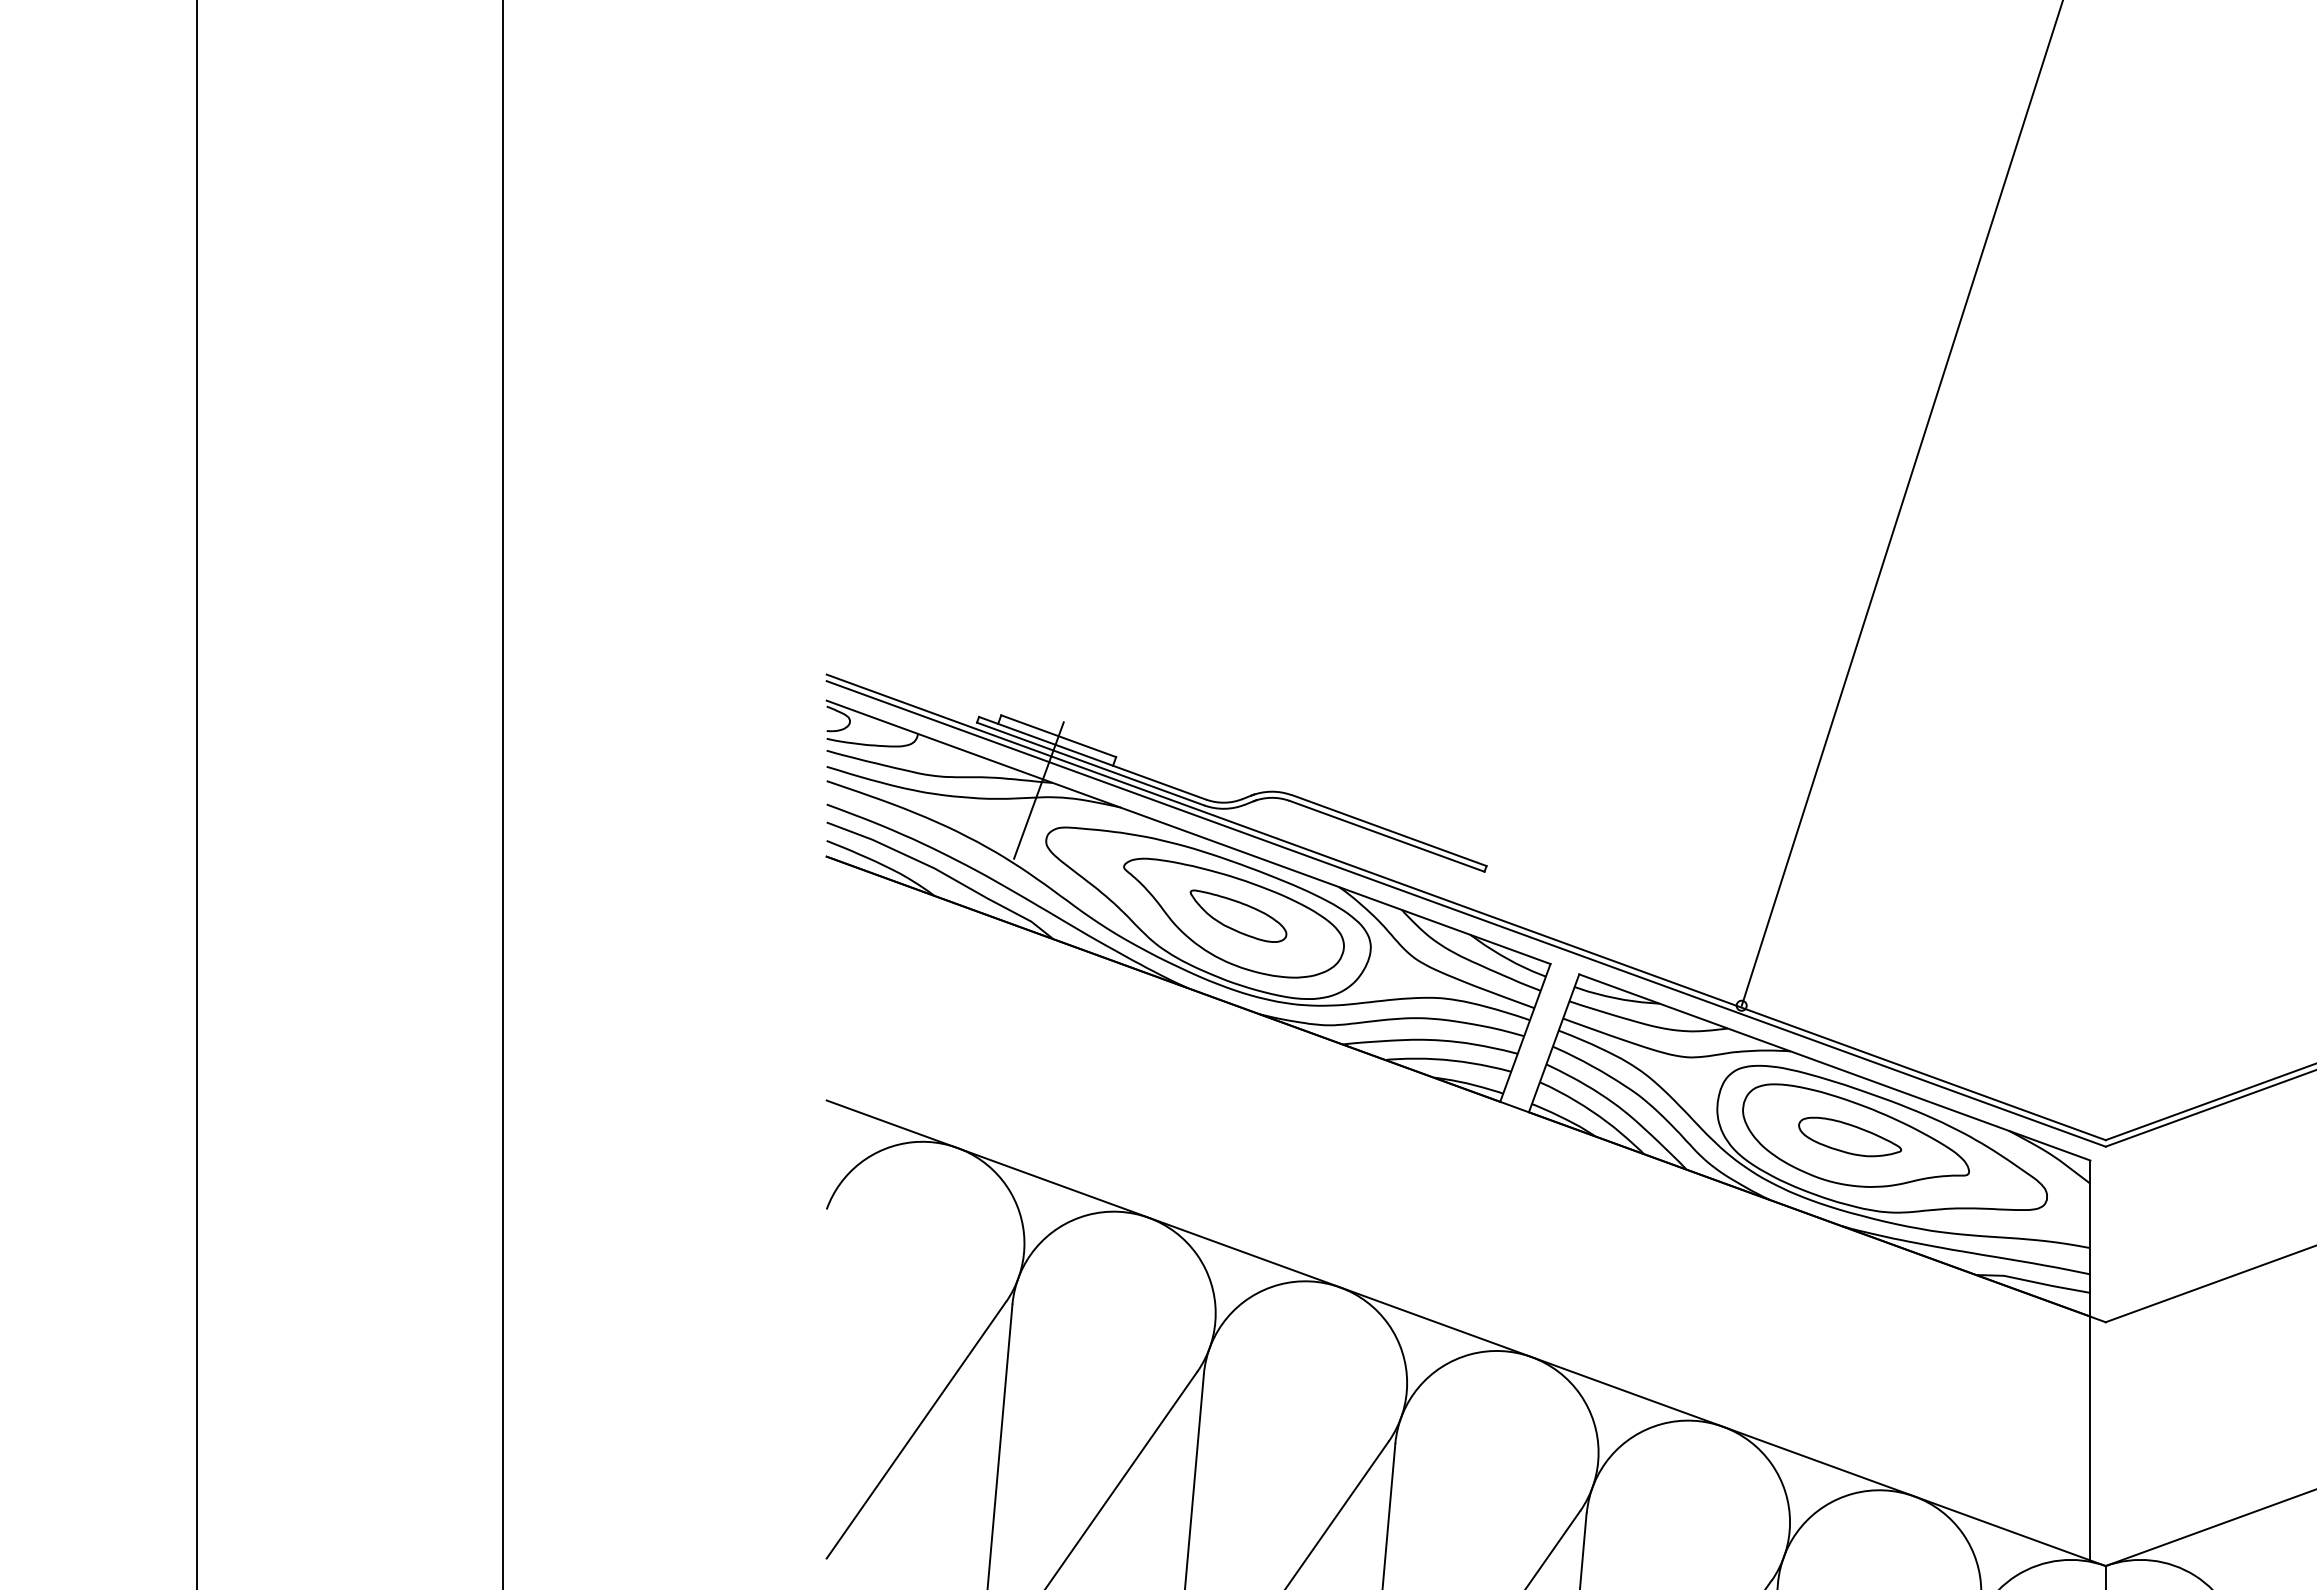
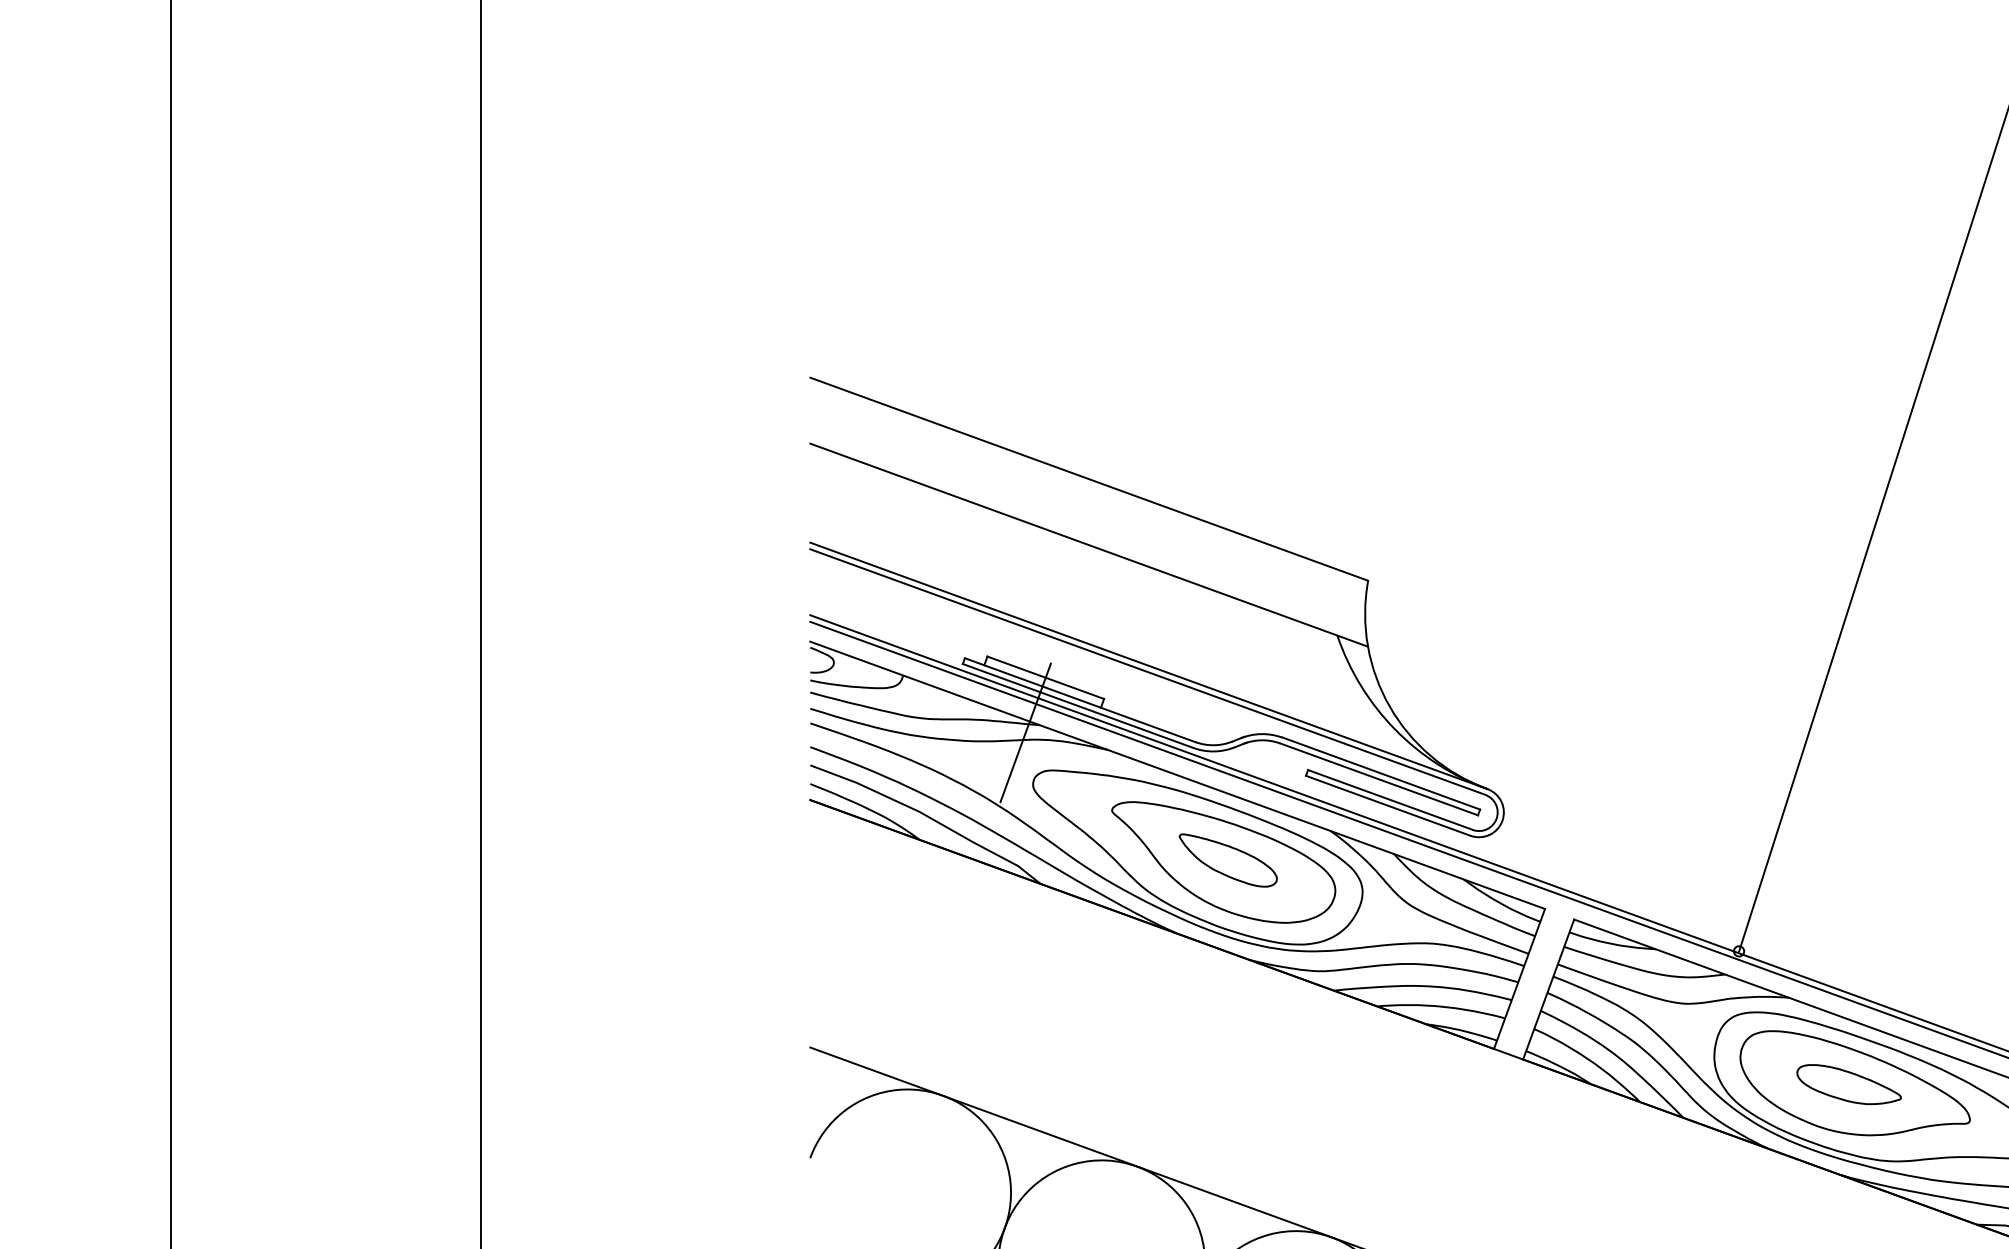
part: (1177, 634) -> (1166, 574), added

